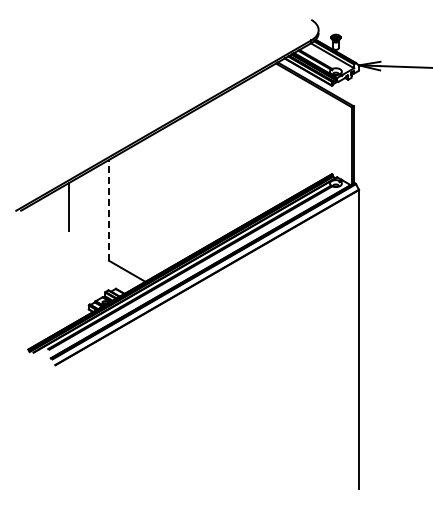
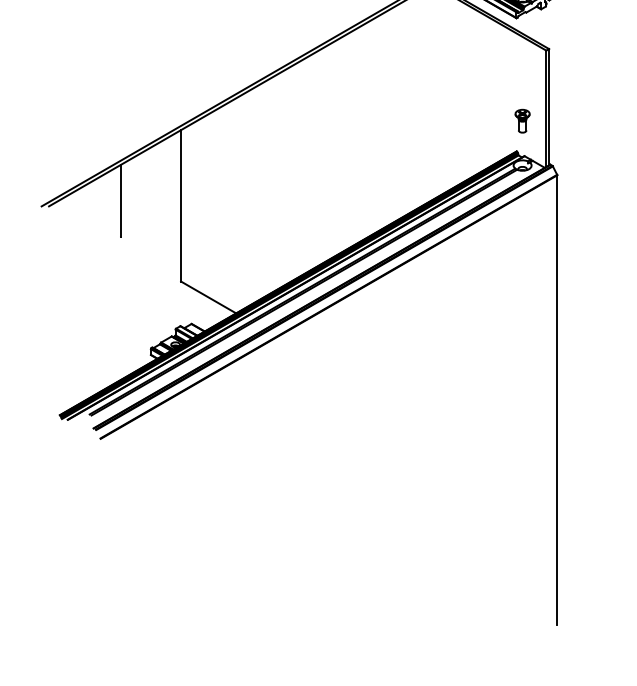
part: (335, 153) -> (521, 120), added
line: (108, 209) -> (180, 204), dashed -> solid

